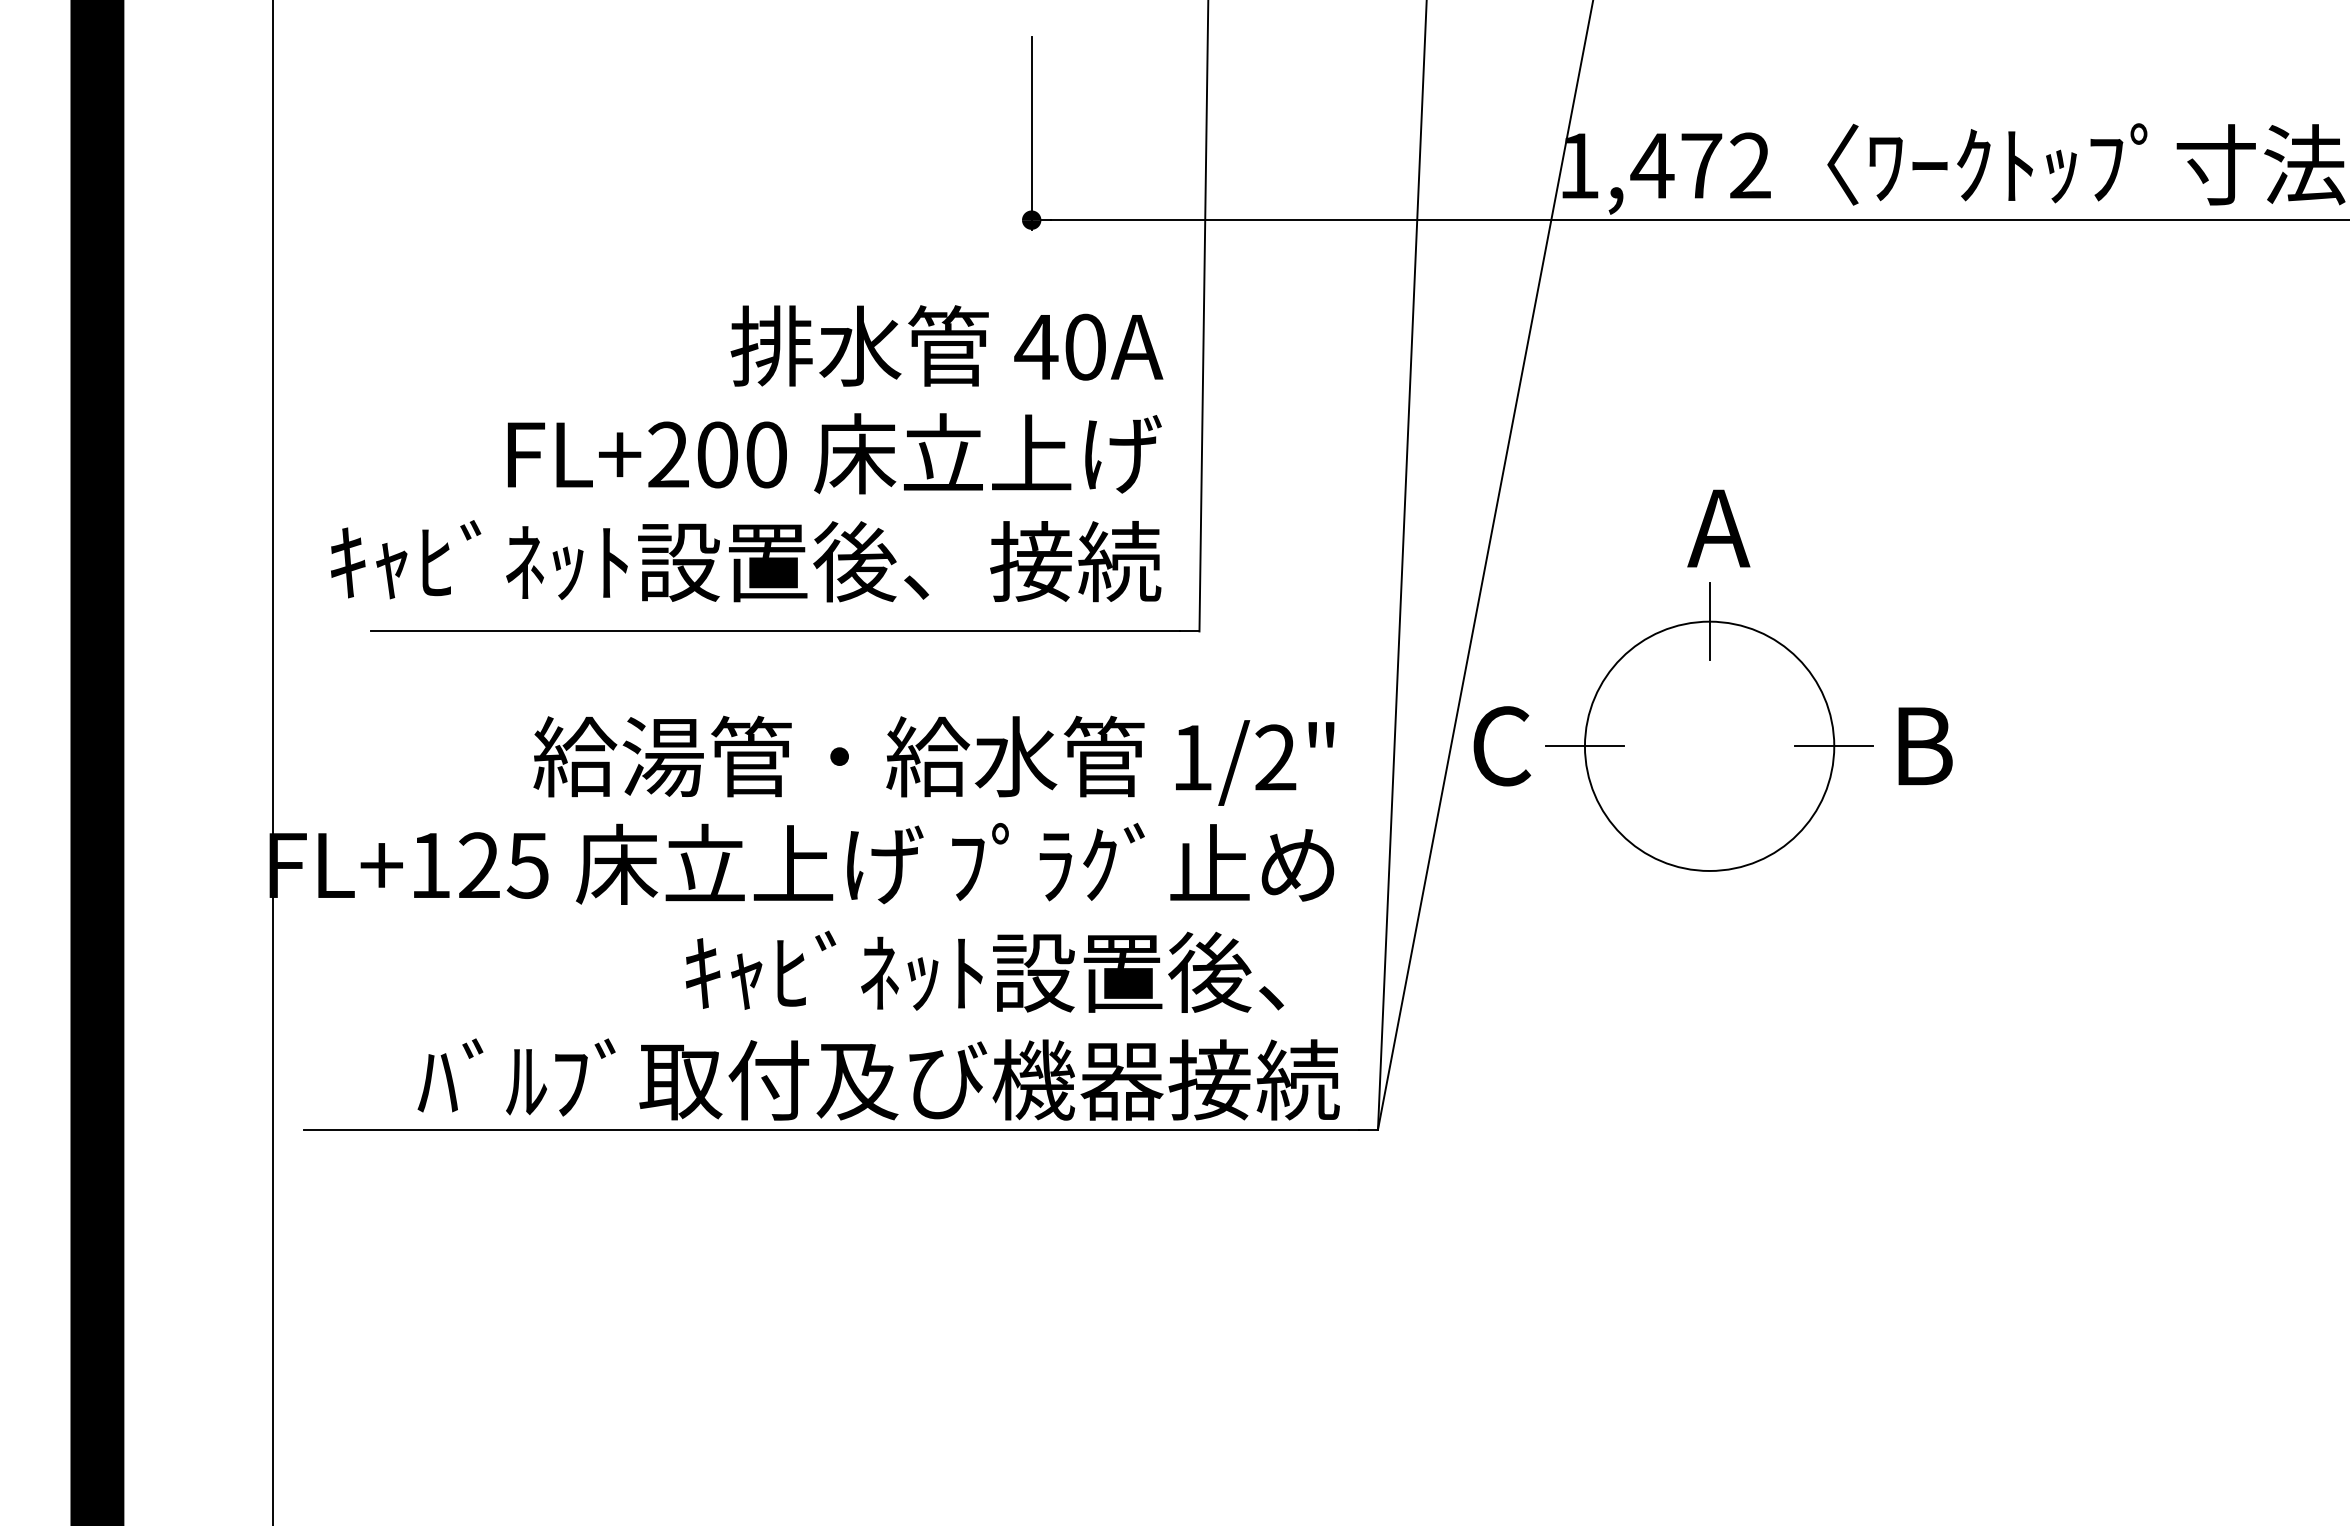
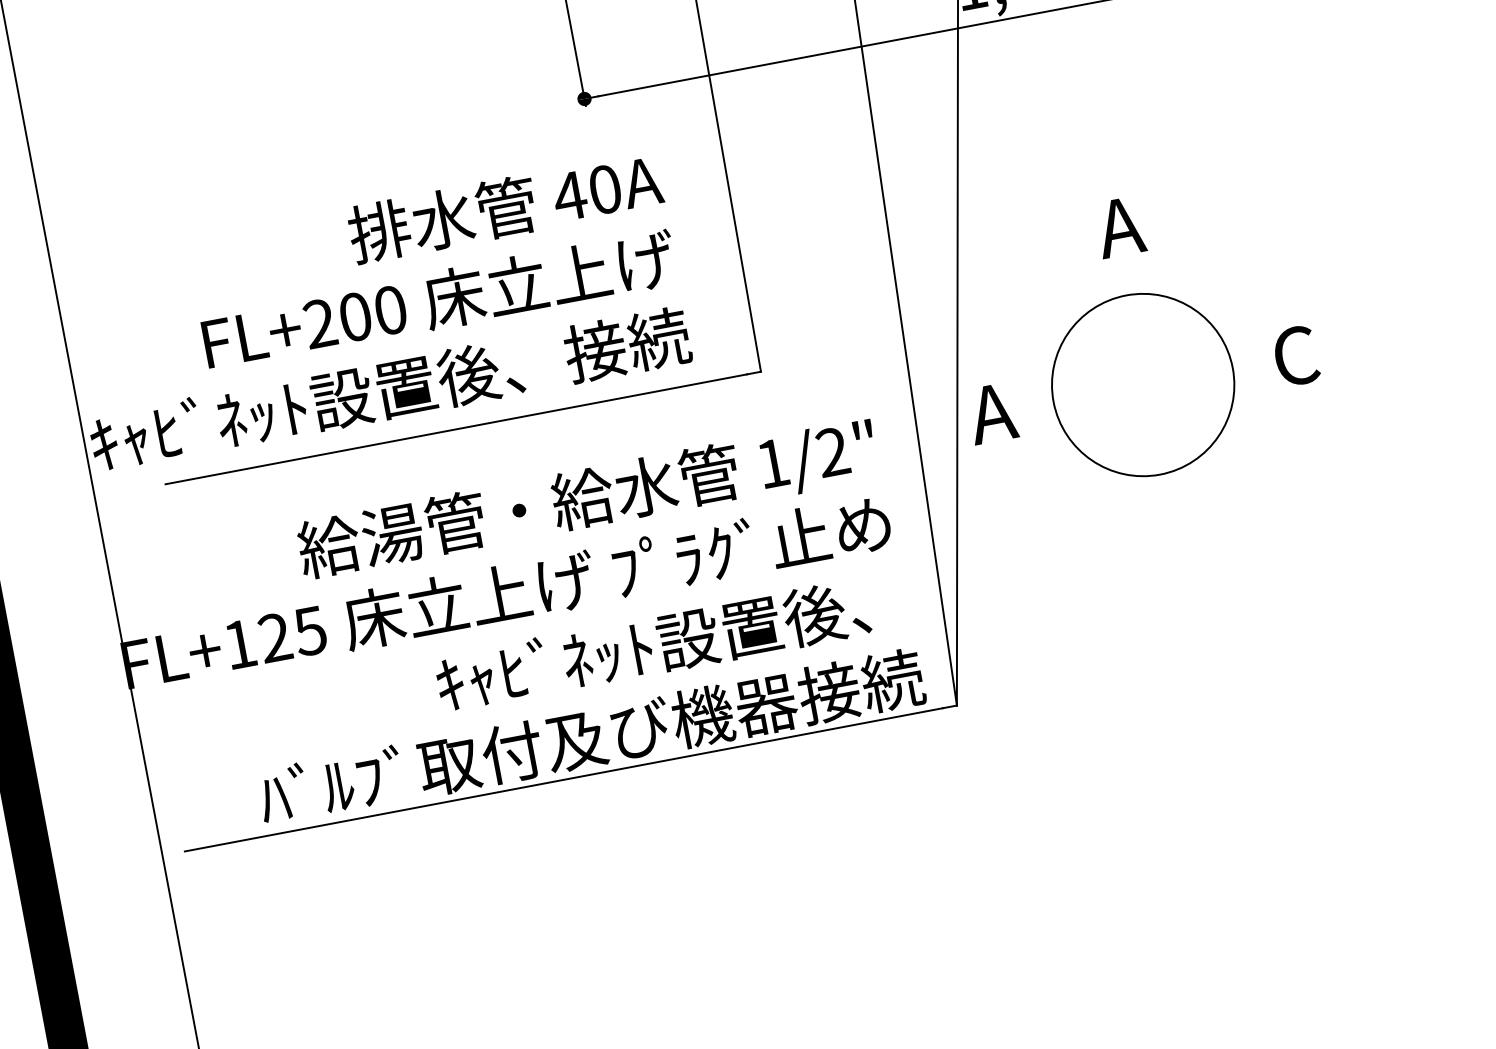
text: (747, 453) -> (376, 311), moved
line: (1709, 621) -> (1126, 295), removed
text: (1499, 746) -> (992, 413), C -> A
line: (1584, 746) -> (1053, 402), removed
line: (1834, 746) -> (1232, 368), removed
text: (1923, 746) -> (1296, 356), B -> C

